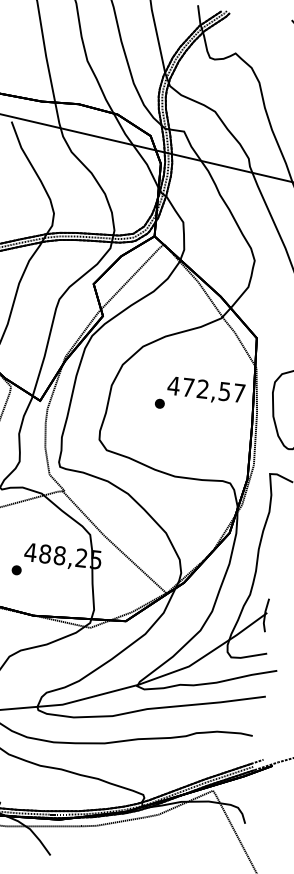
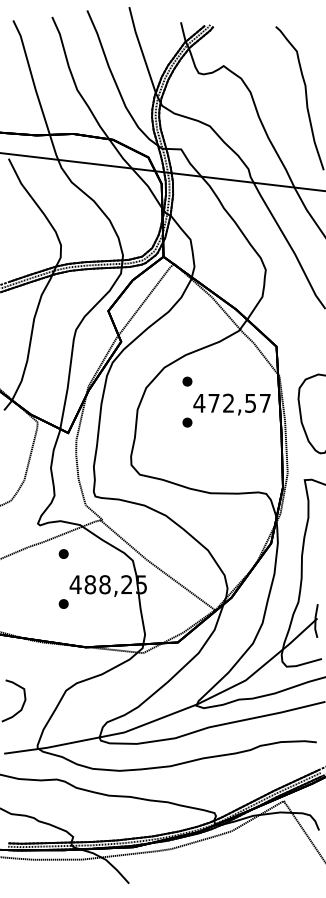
part: (164, 362) -> (187, 381), added
part: (22, 520) -> (63, 553), added

